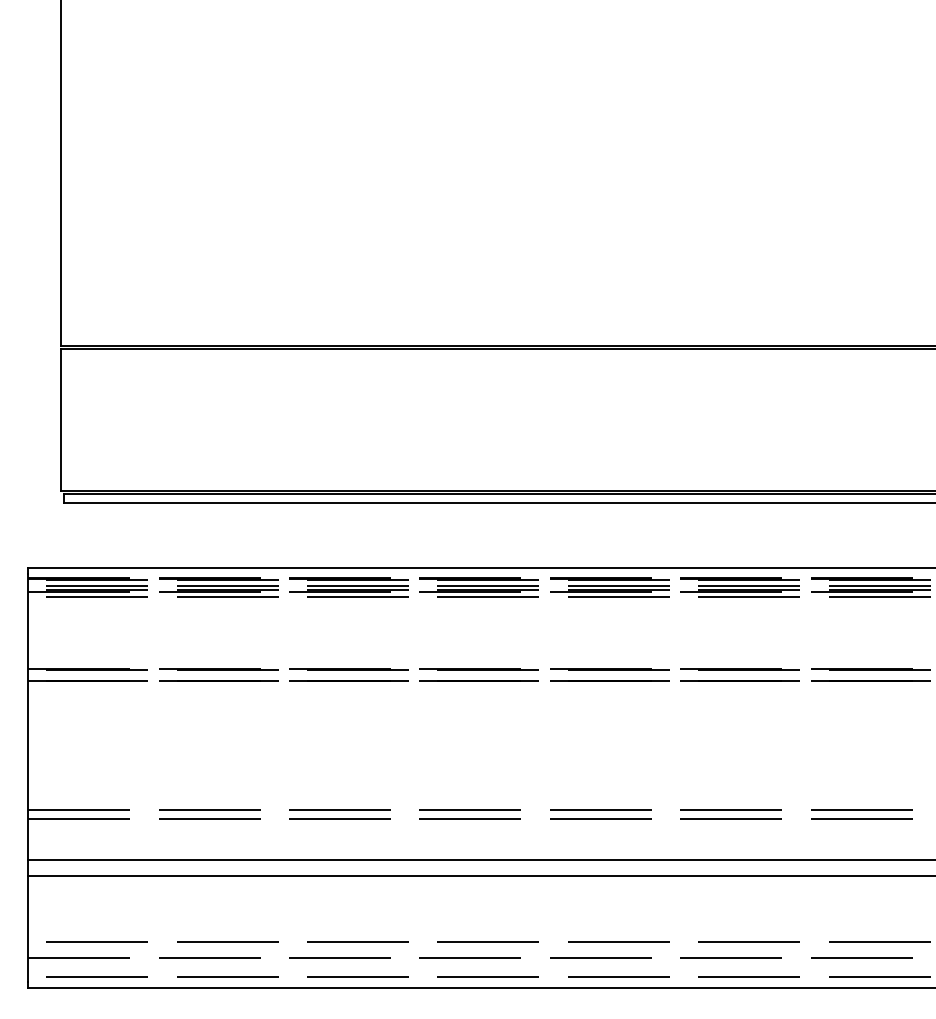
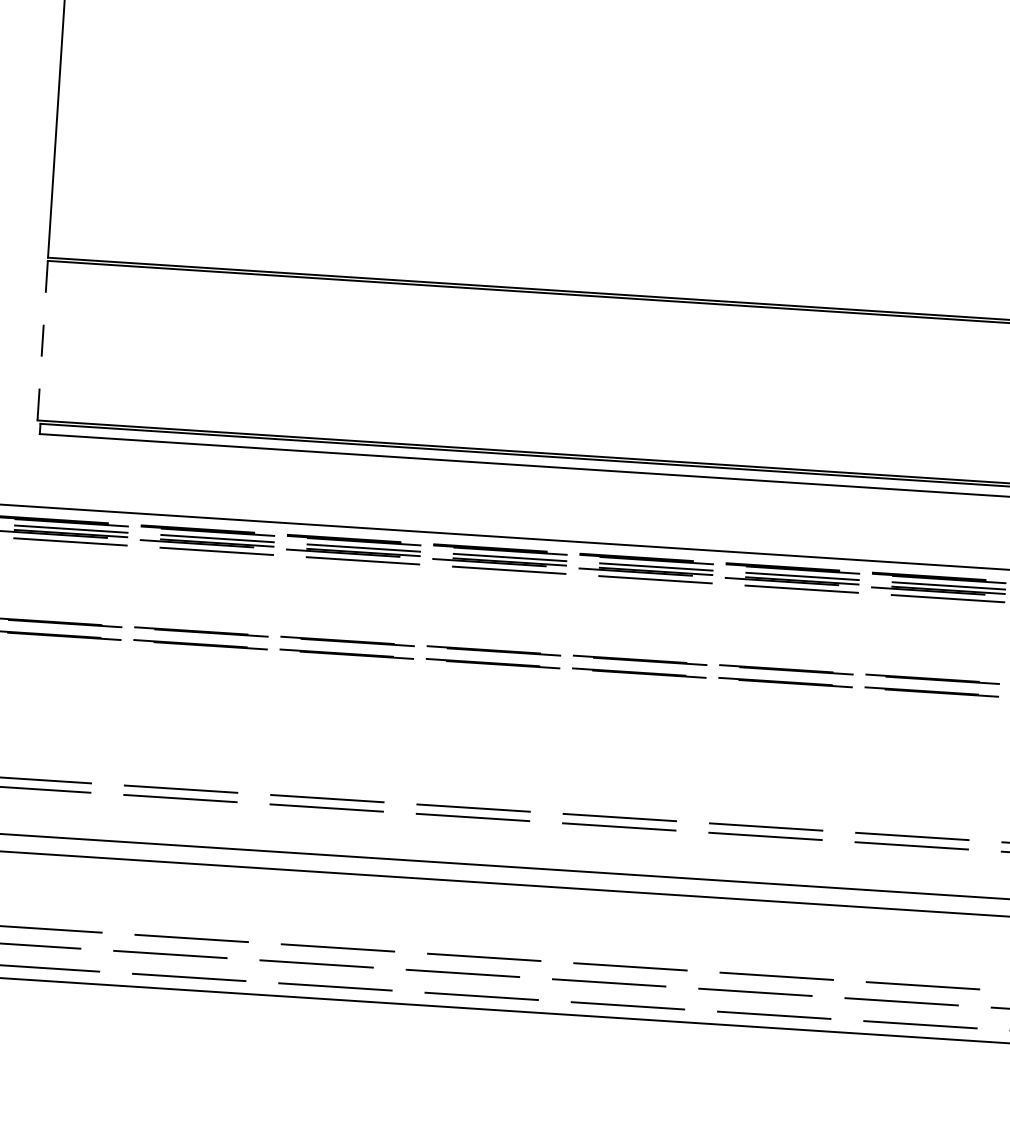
line: (60, 419) -> (42, 339), solid -> dashed

